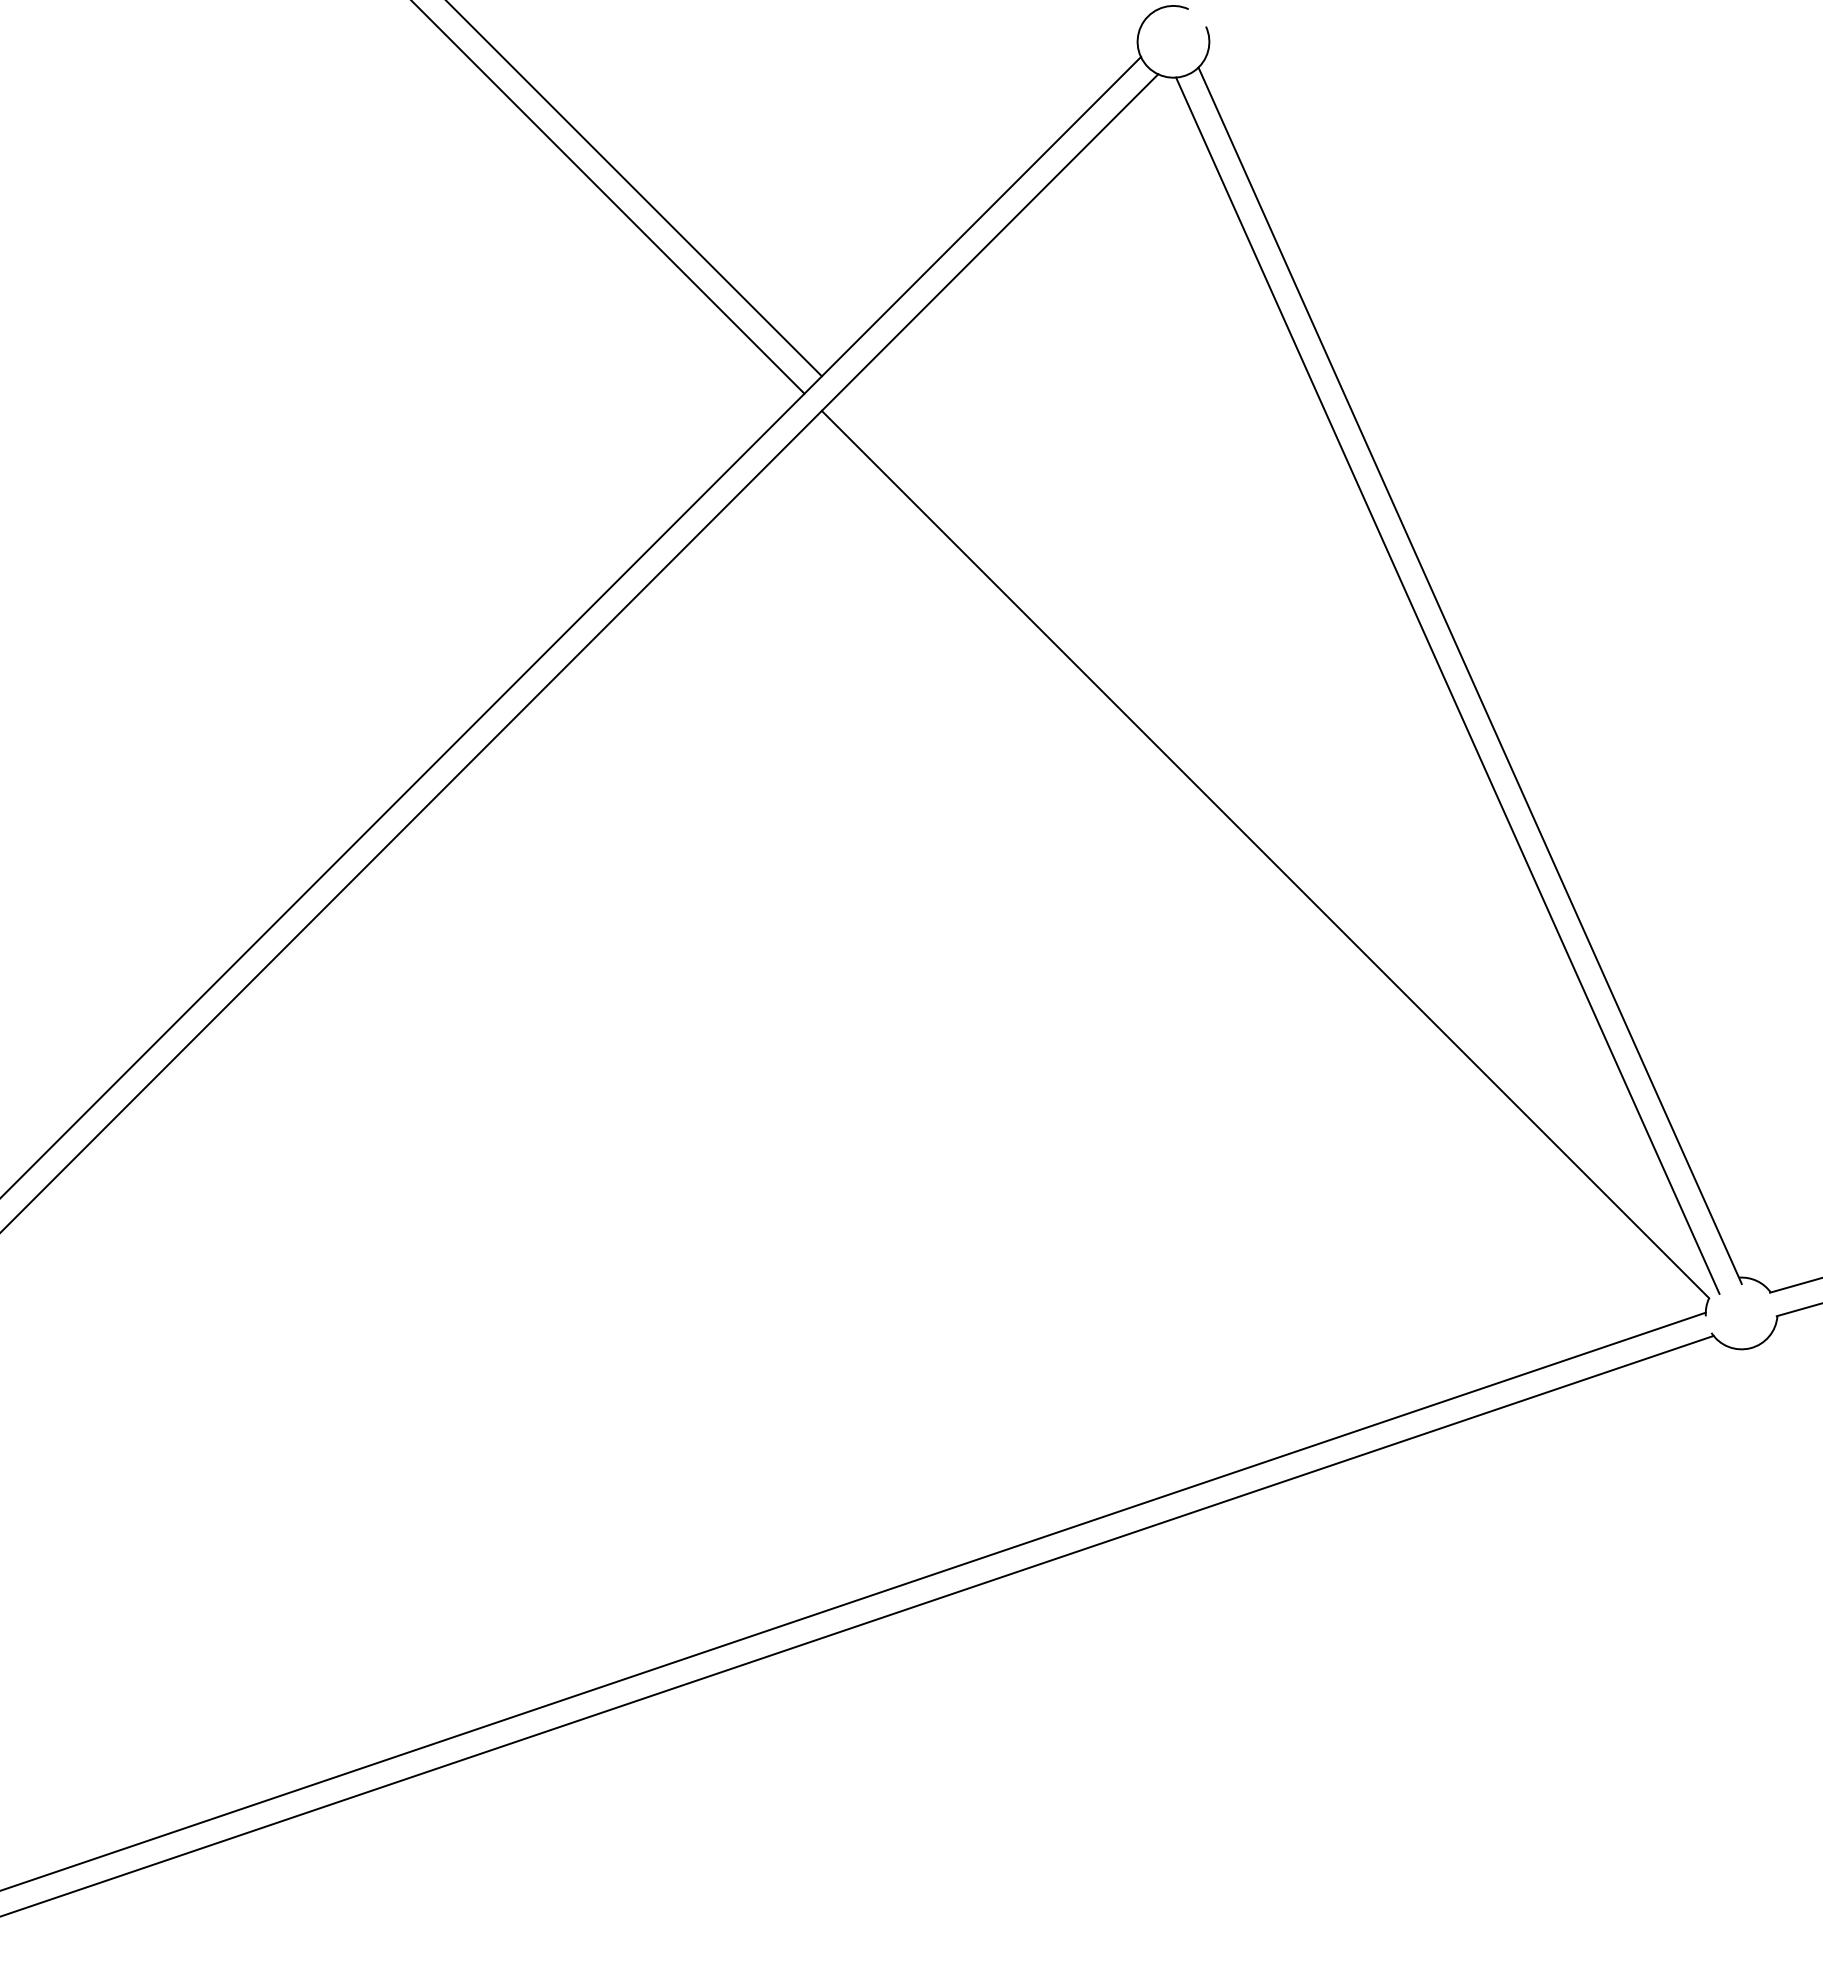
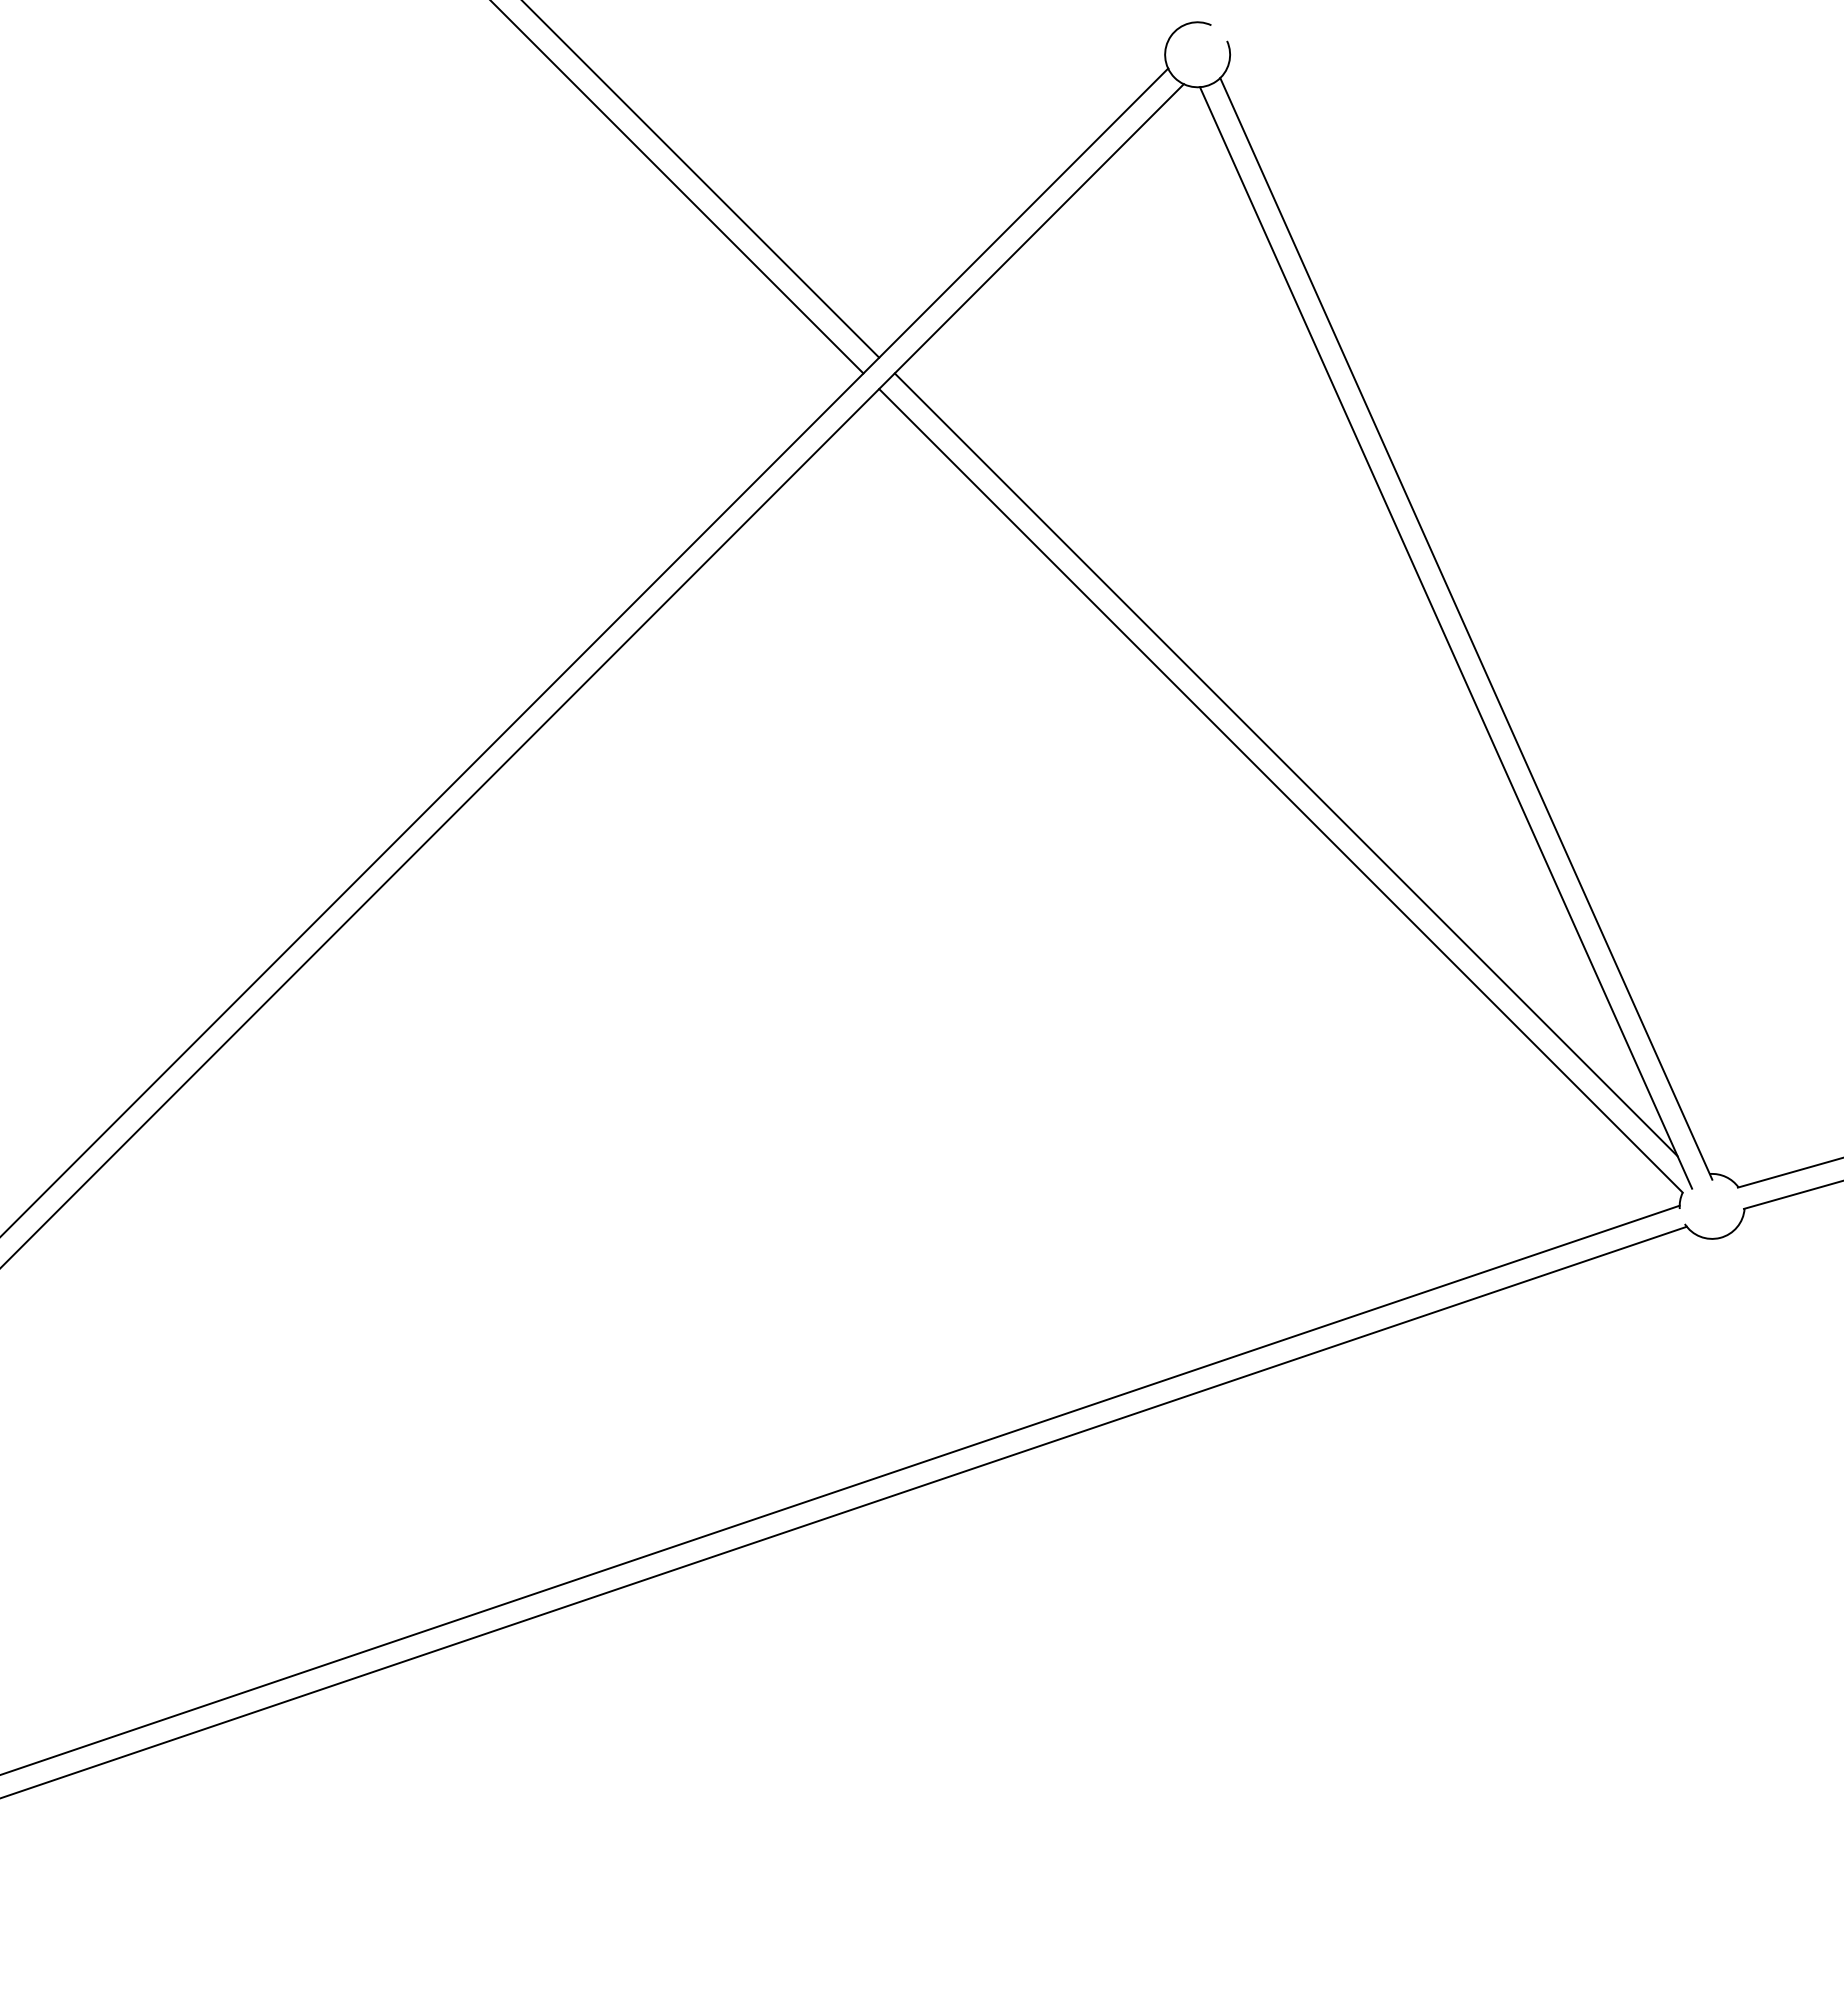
line: (1270, 825) -> (1285, 764), added

